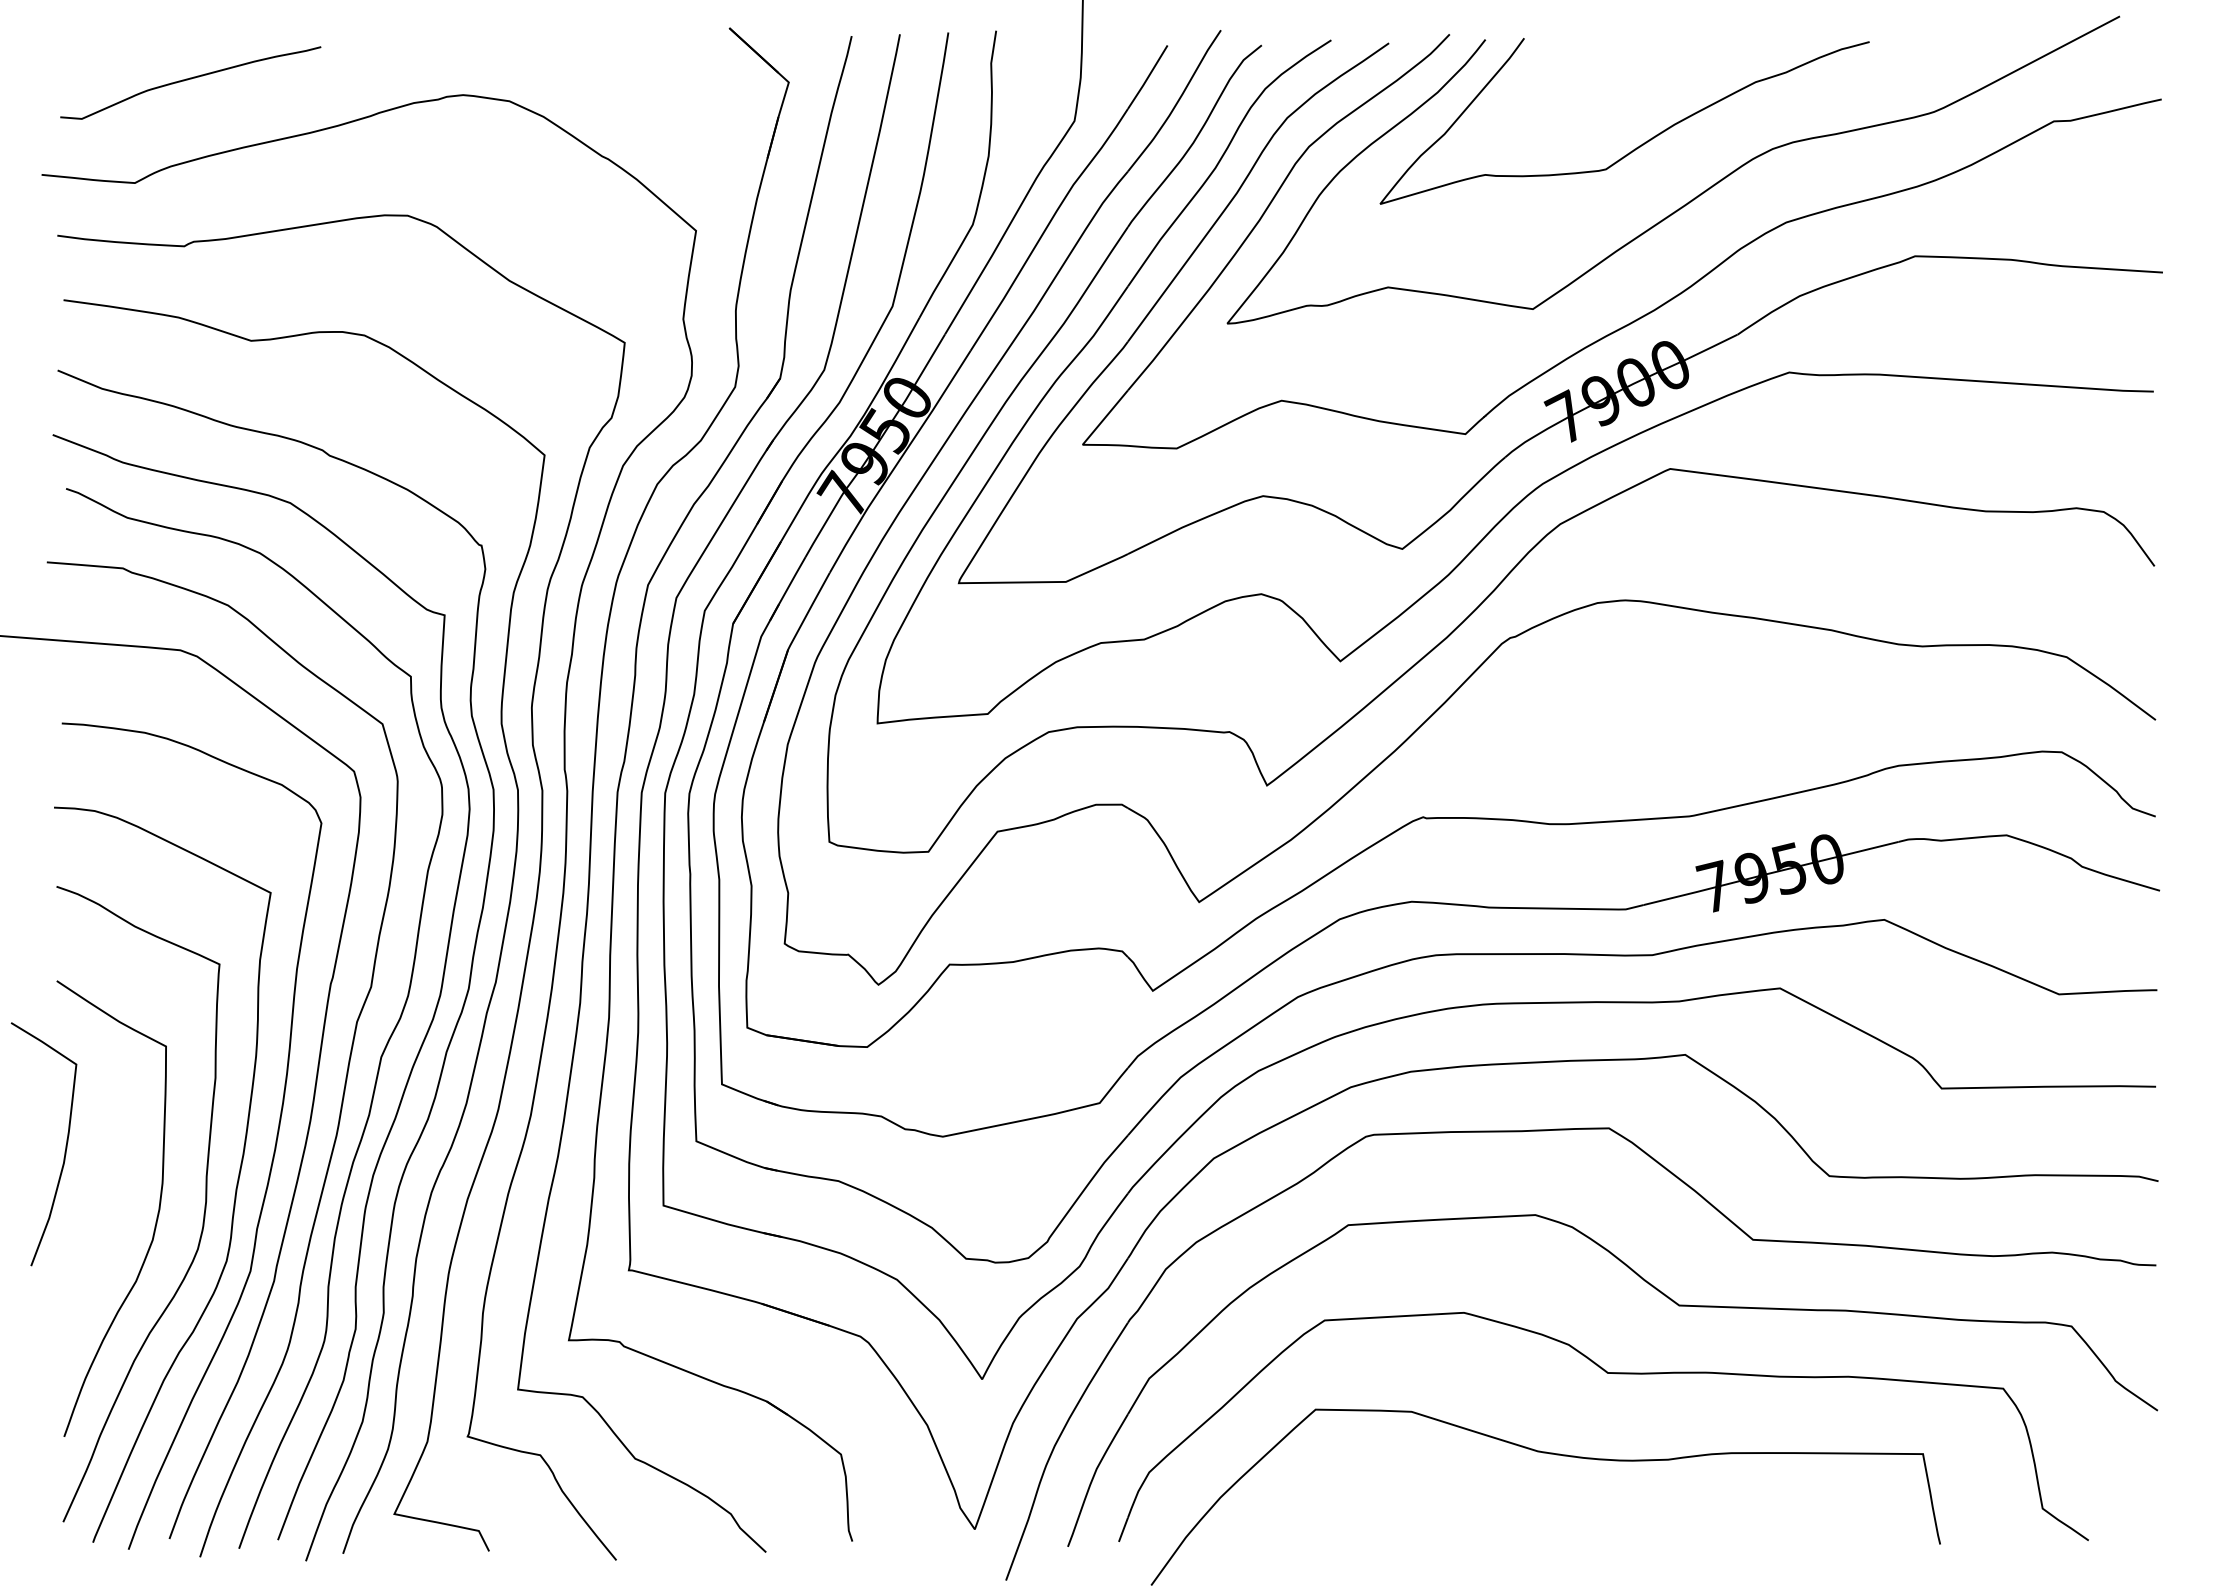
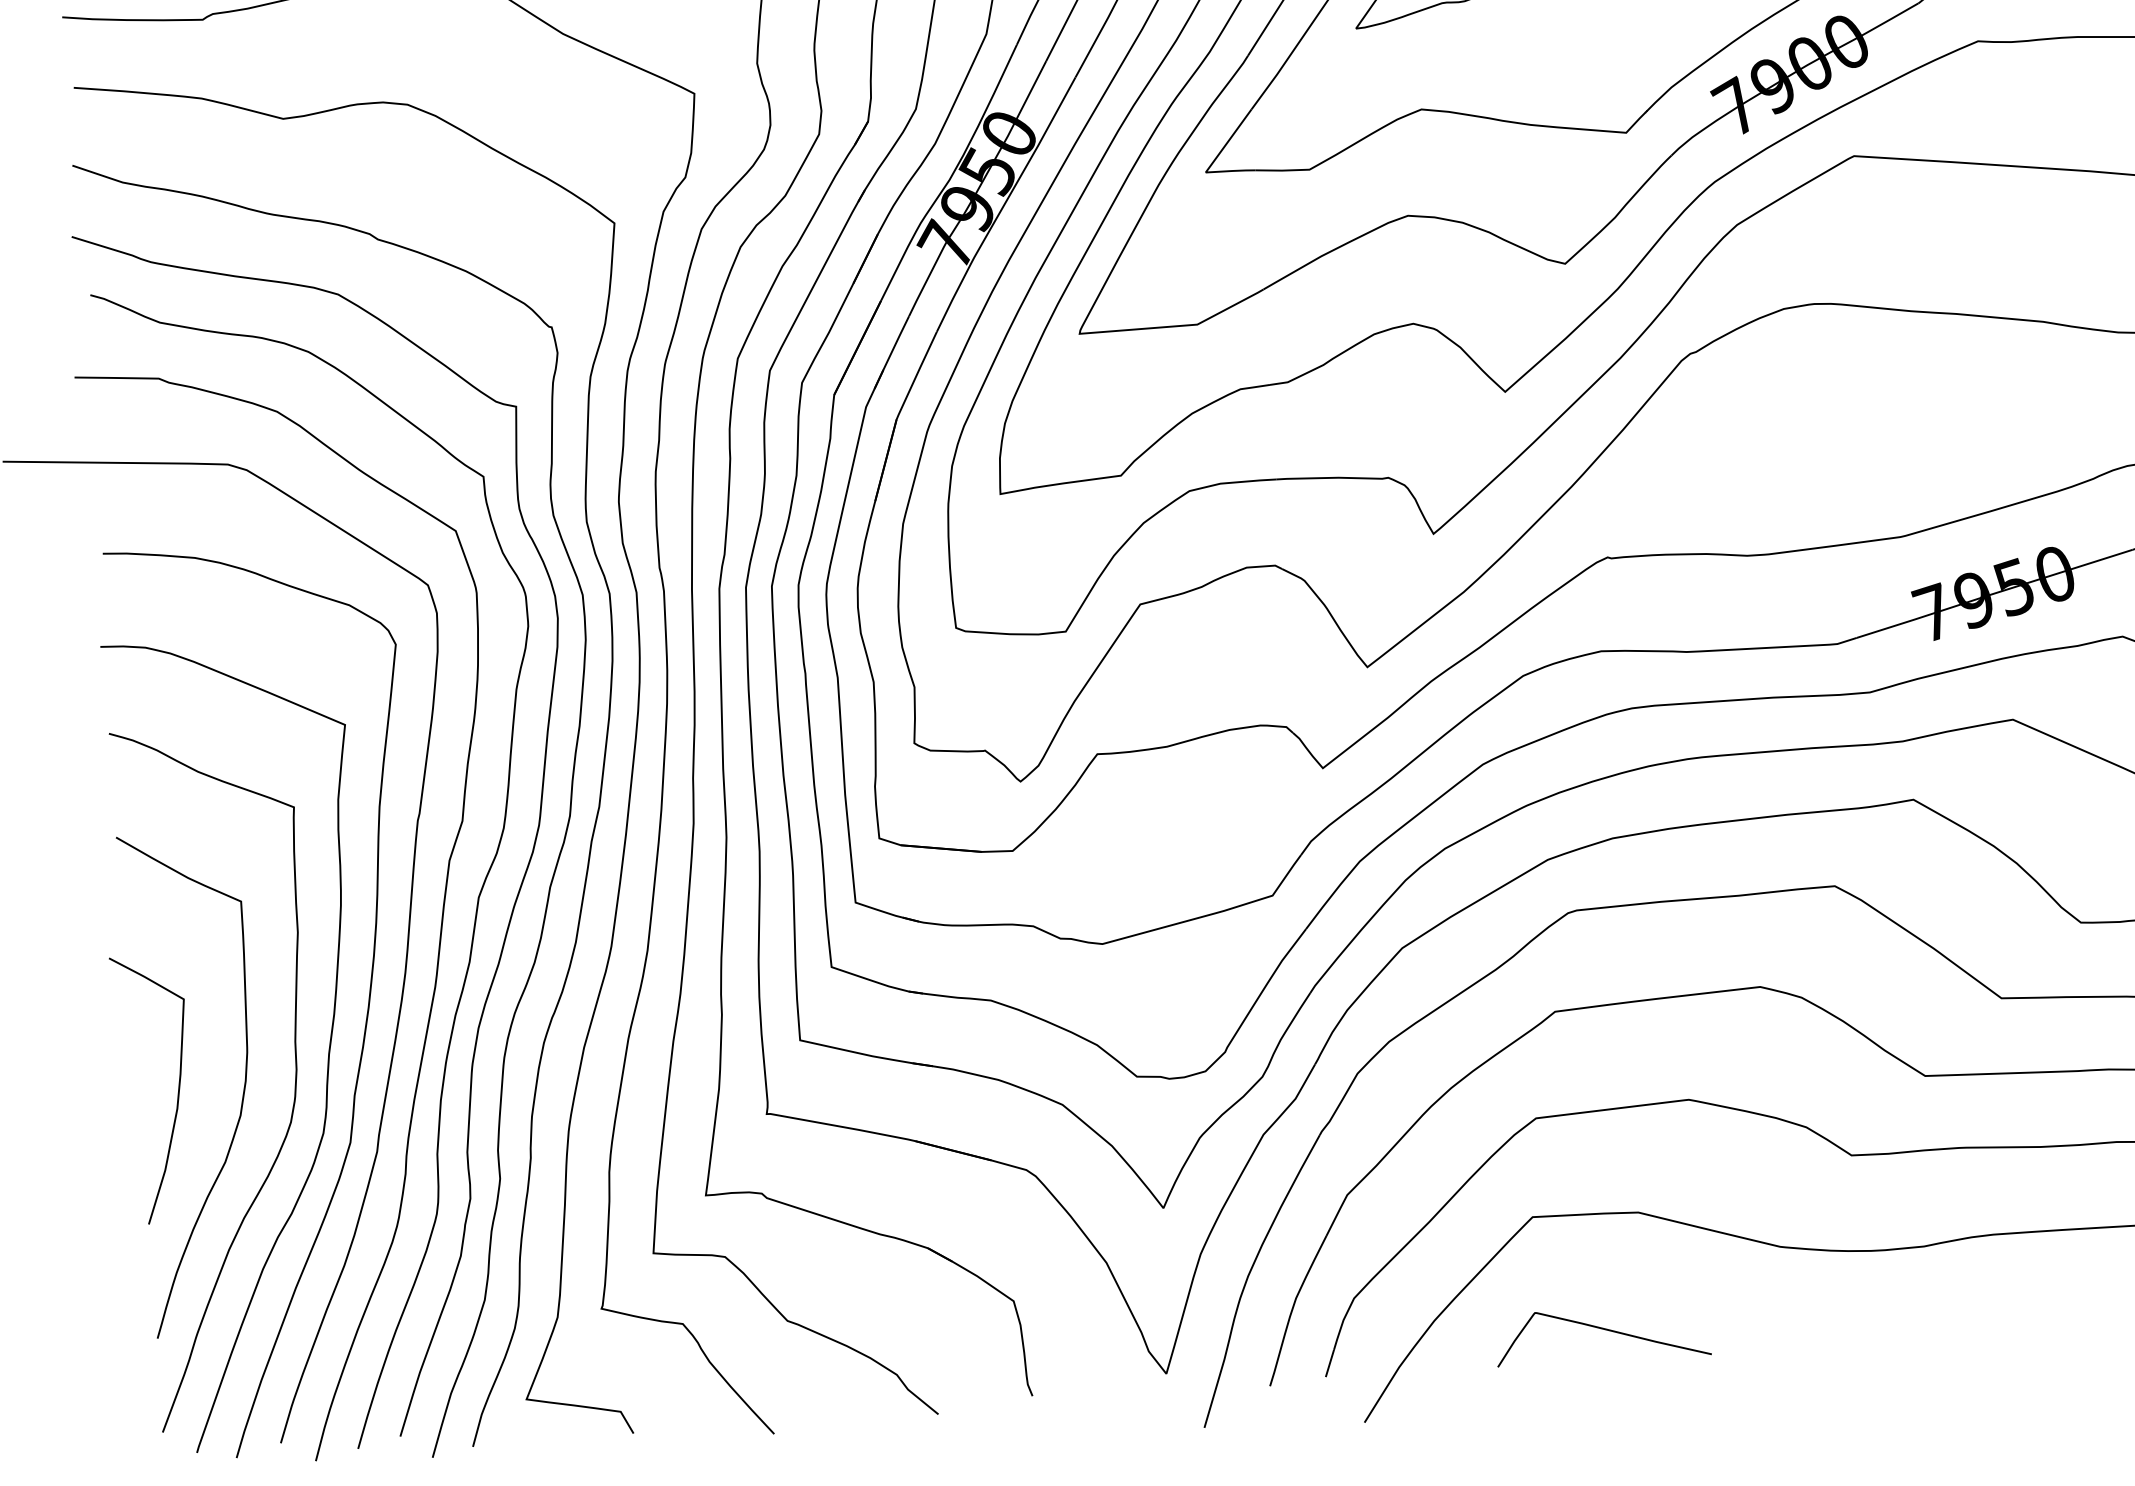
curve: (65, 1145) -> (177, 1089), moved
curve: (1371, 1515) -> (1601, 1329), added

